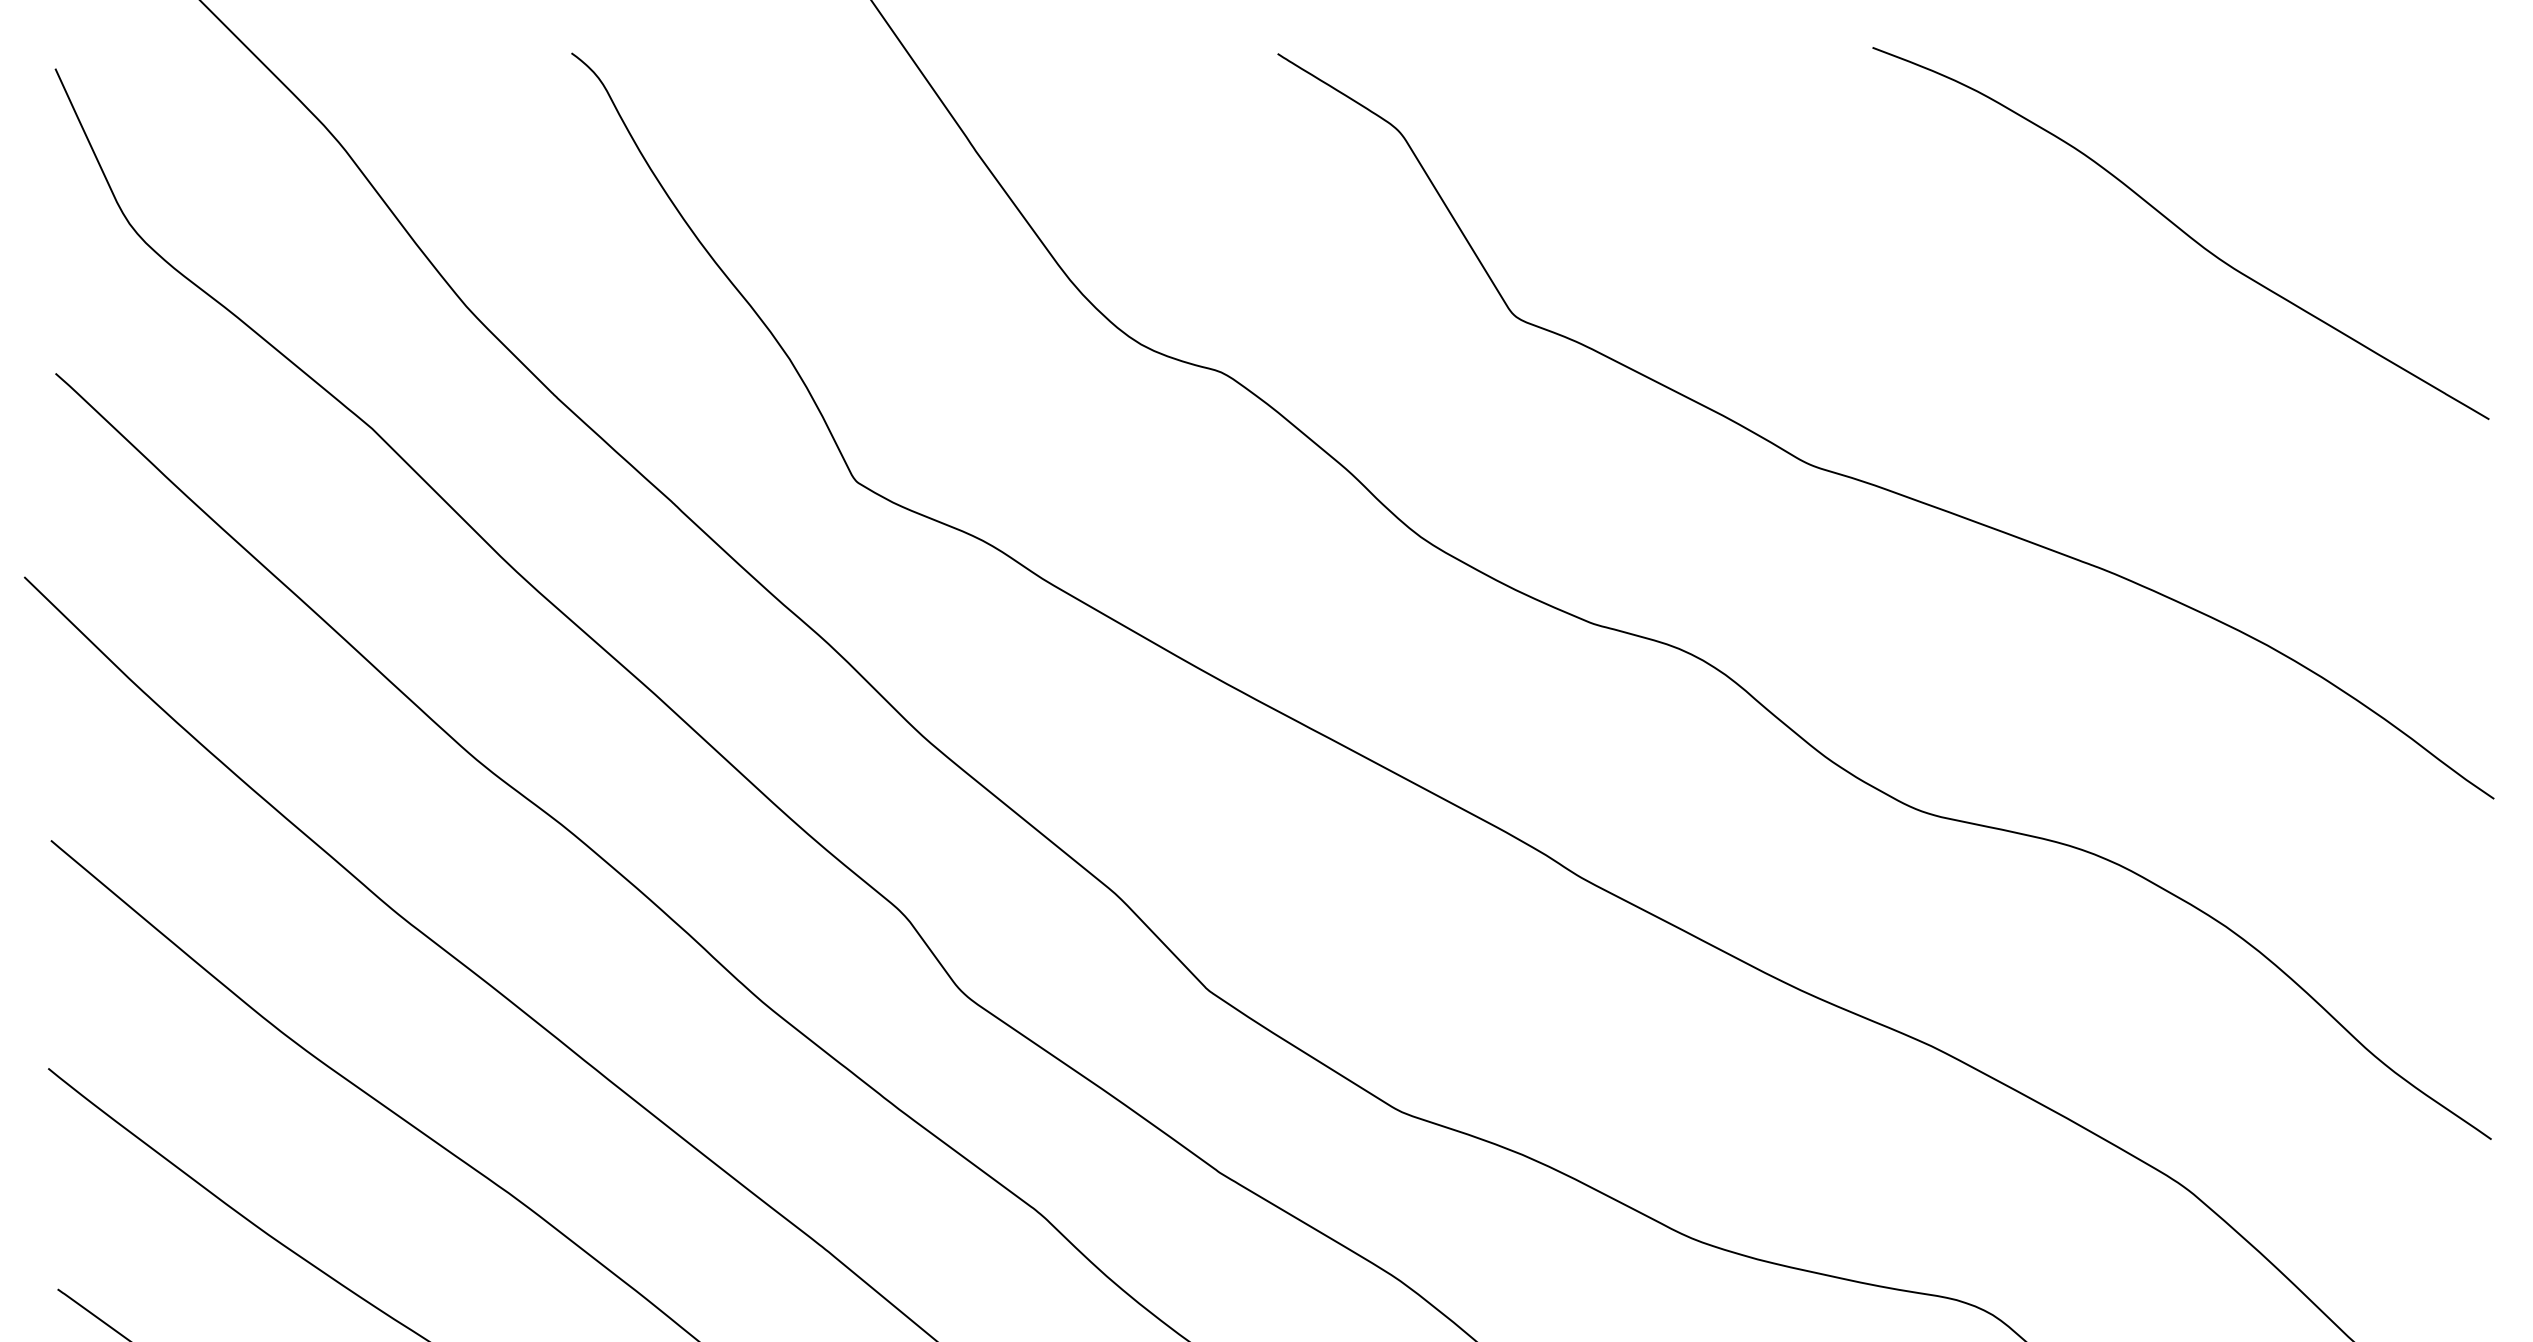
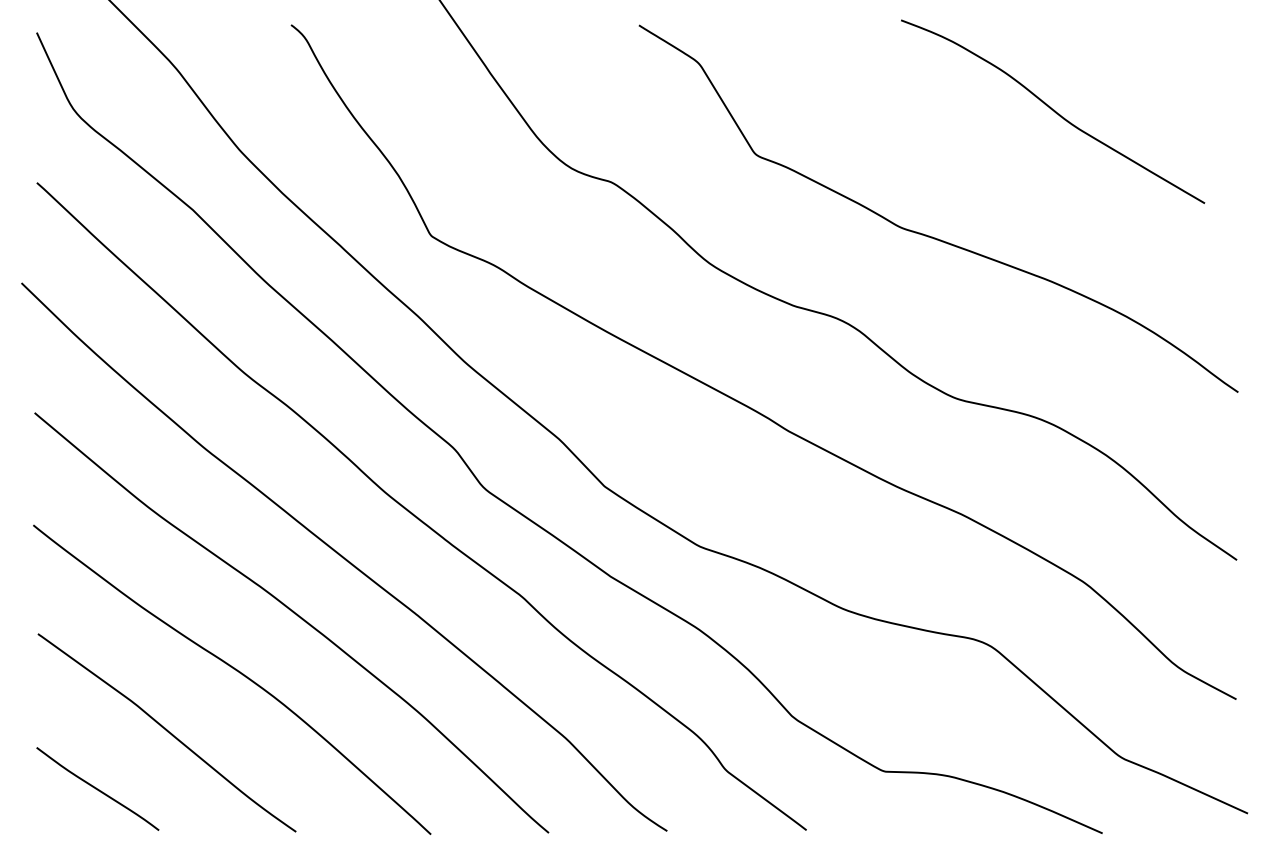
curve: (2181, 232) -> (1053, 111), moved

